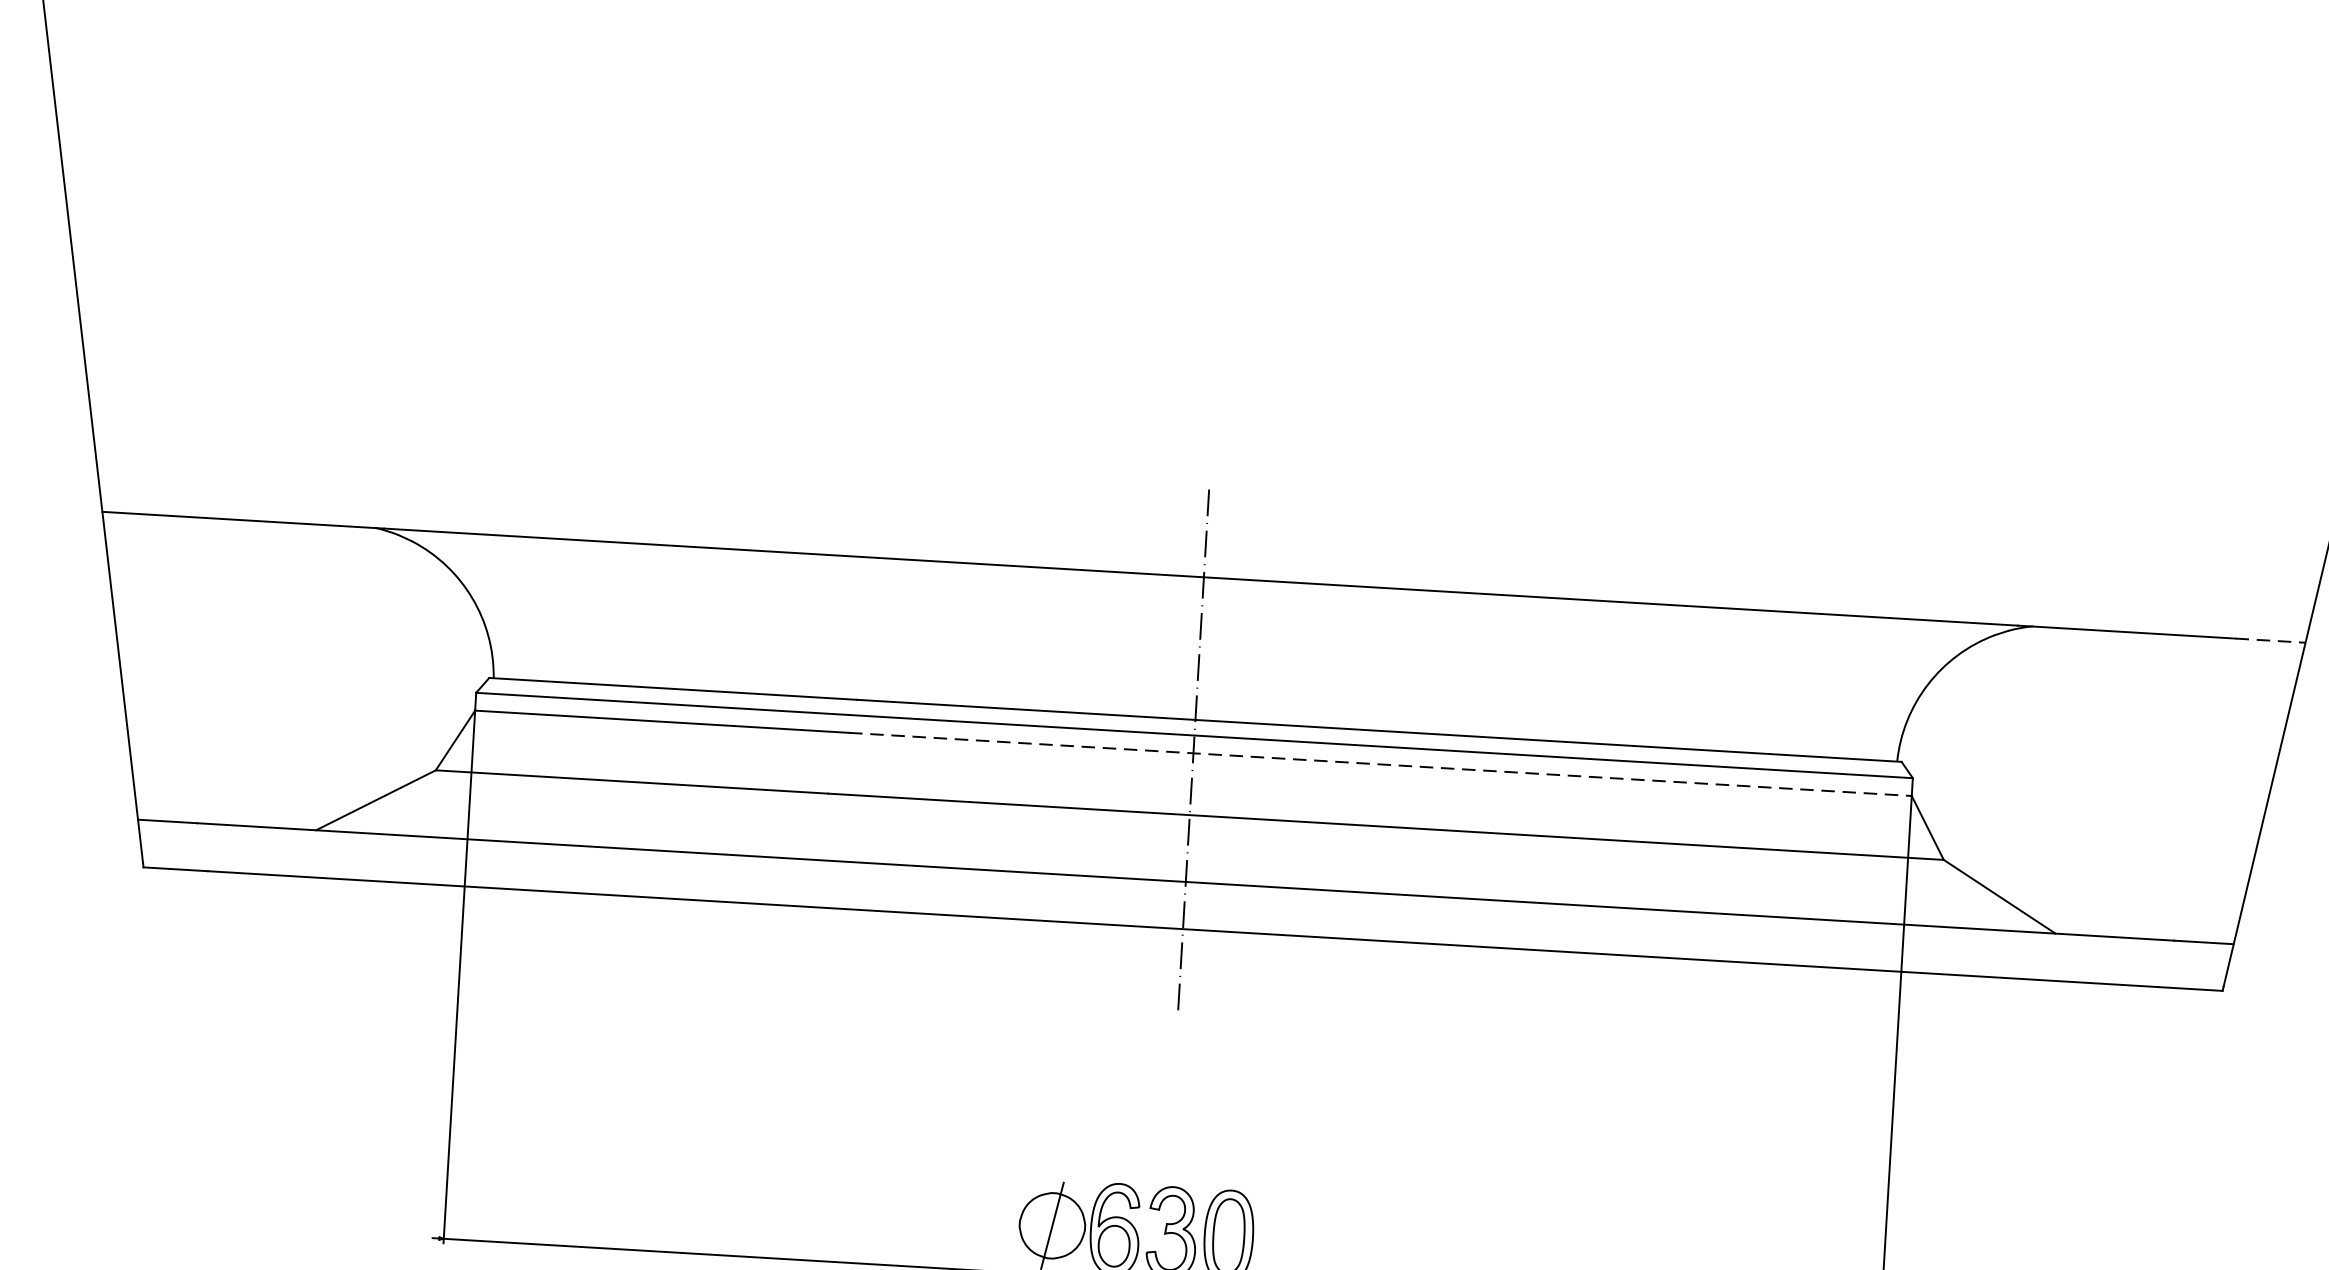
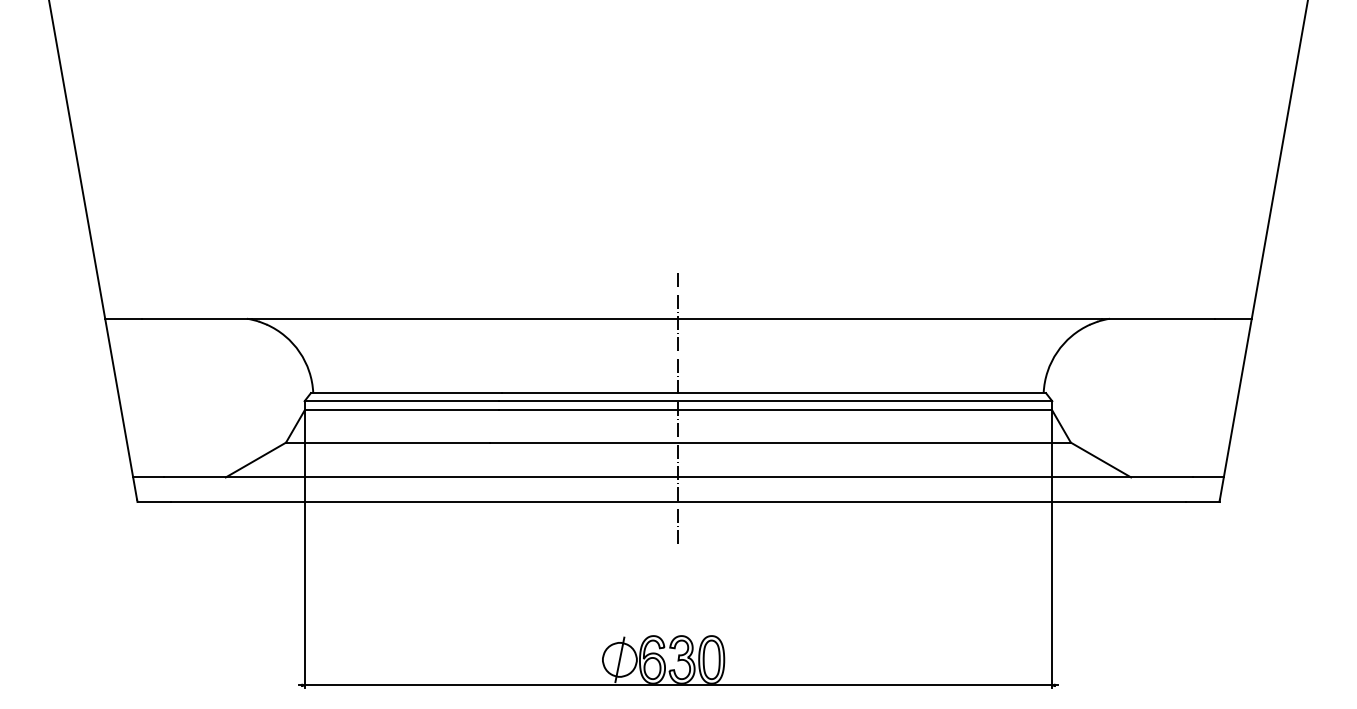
line: (2272, 640) -> (1234, 318), dashed -> solid
line: (1379, 764) -> (775, 410), dashed -> solid

